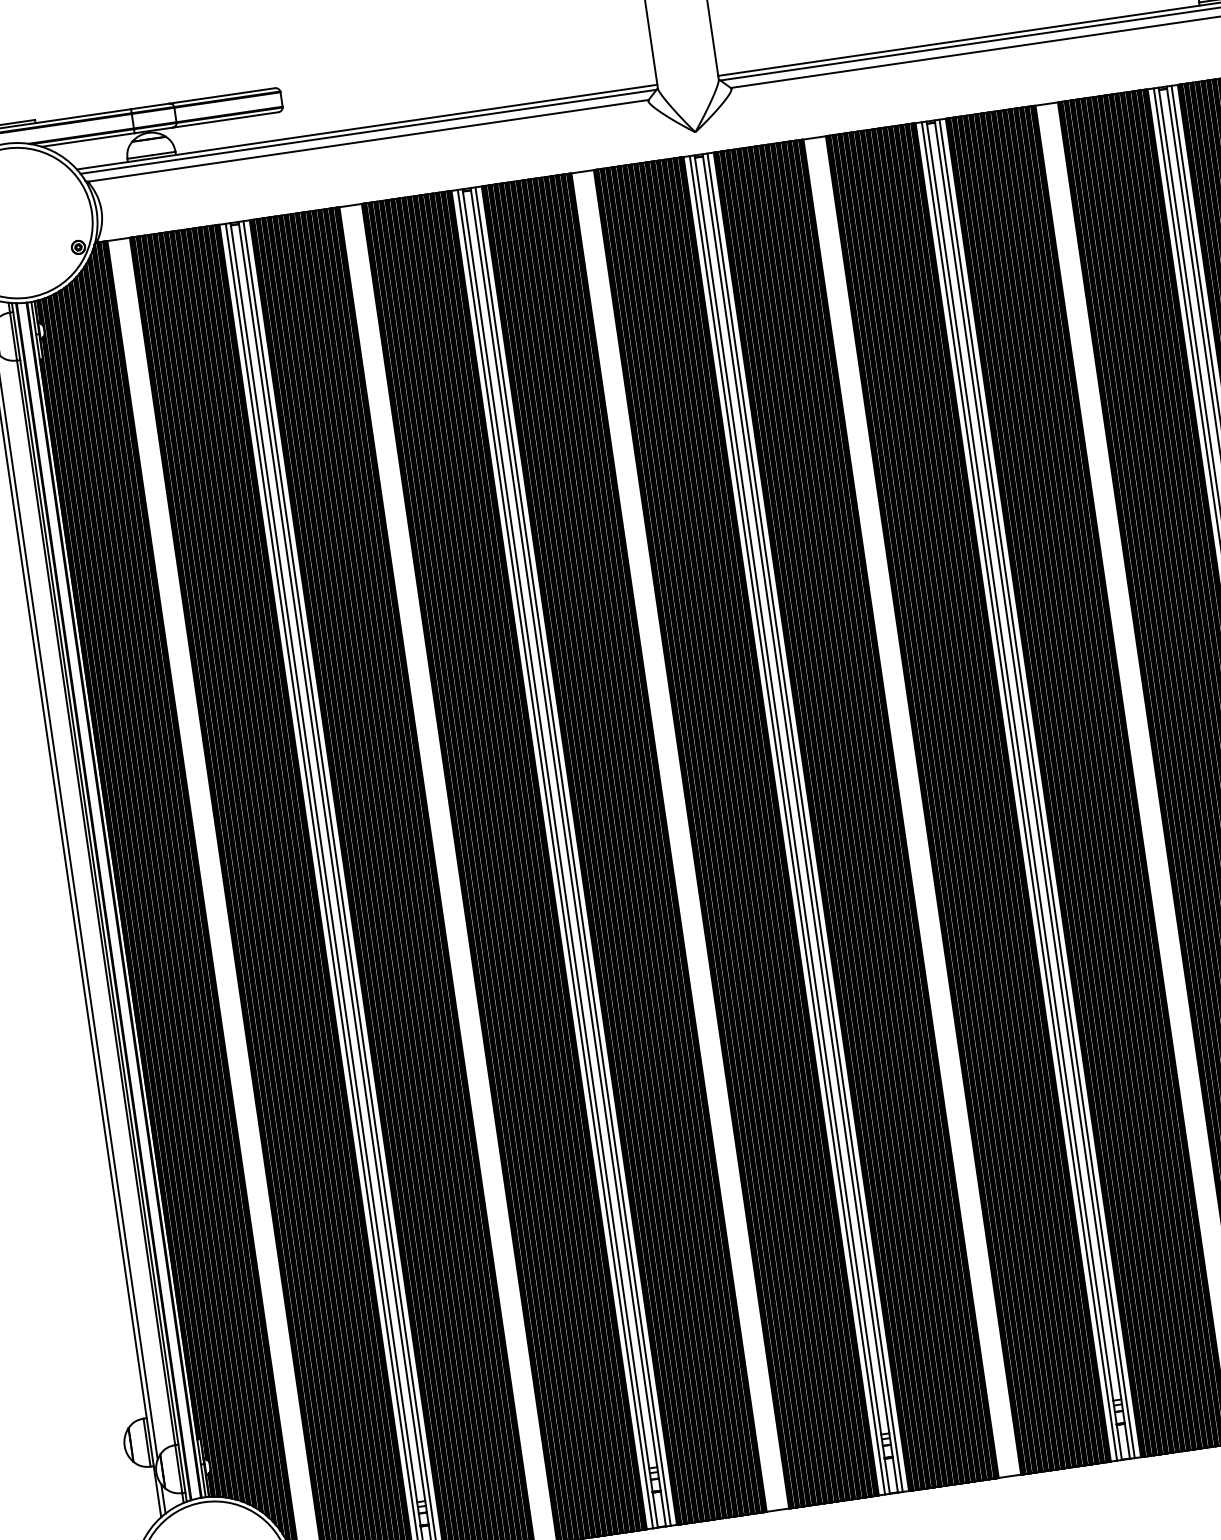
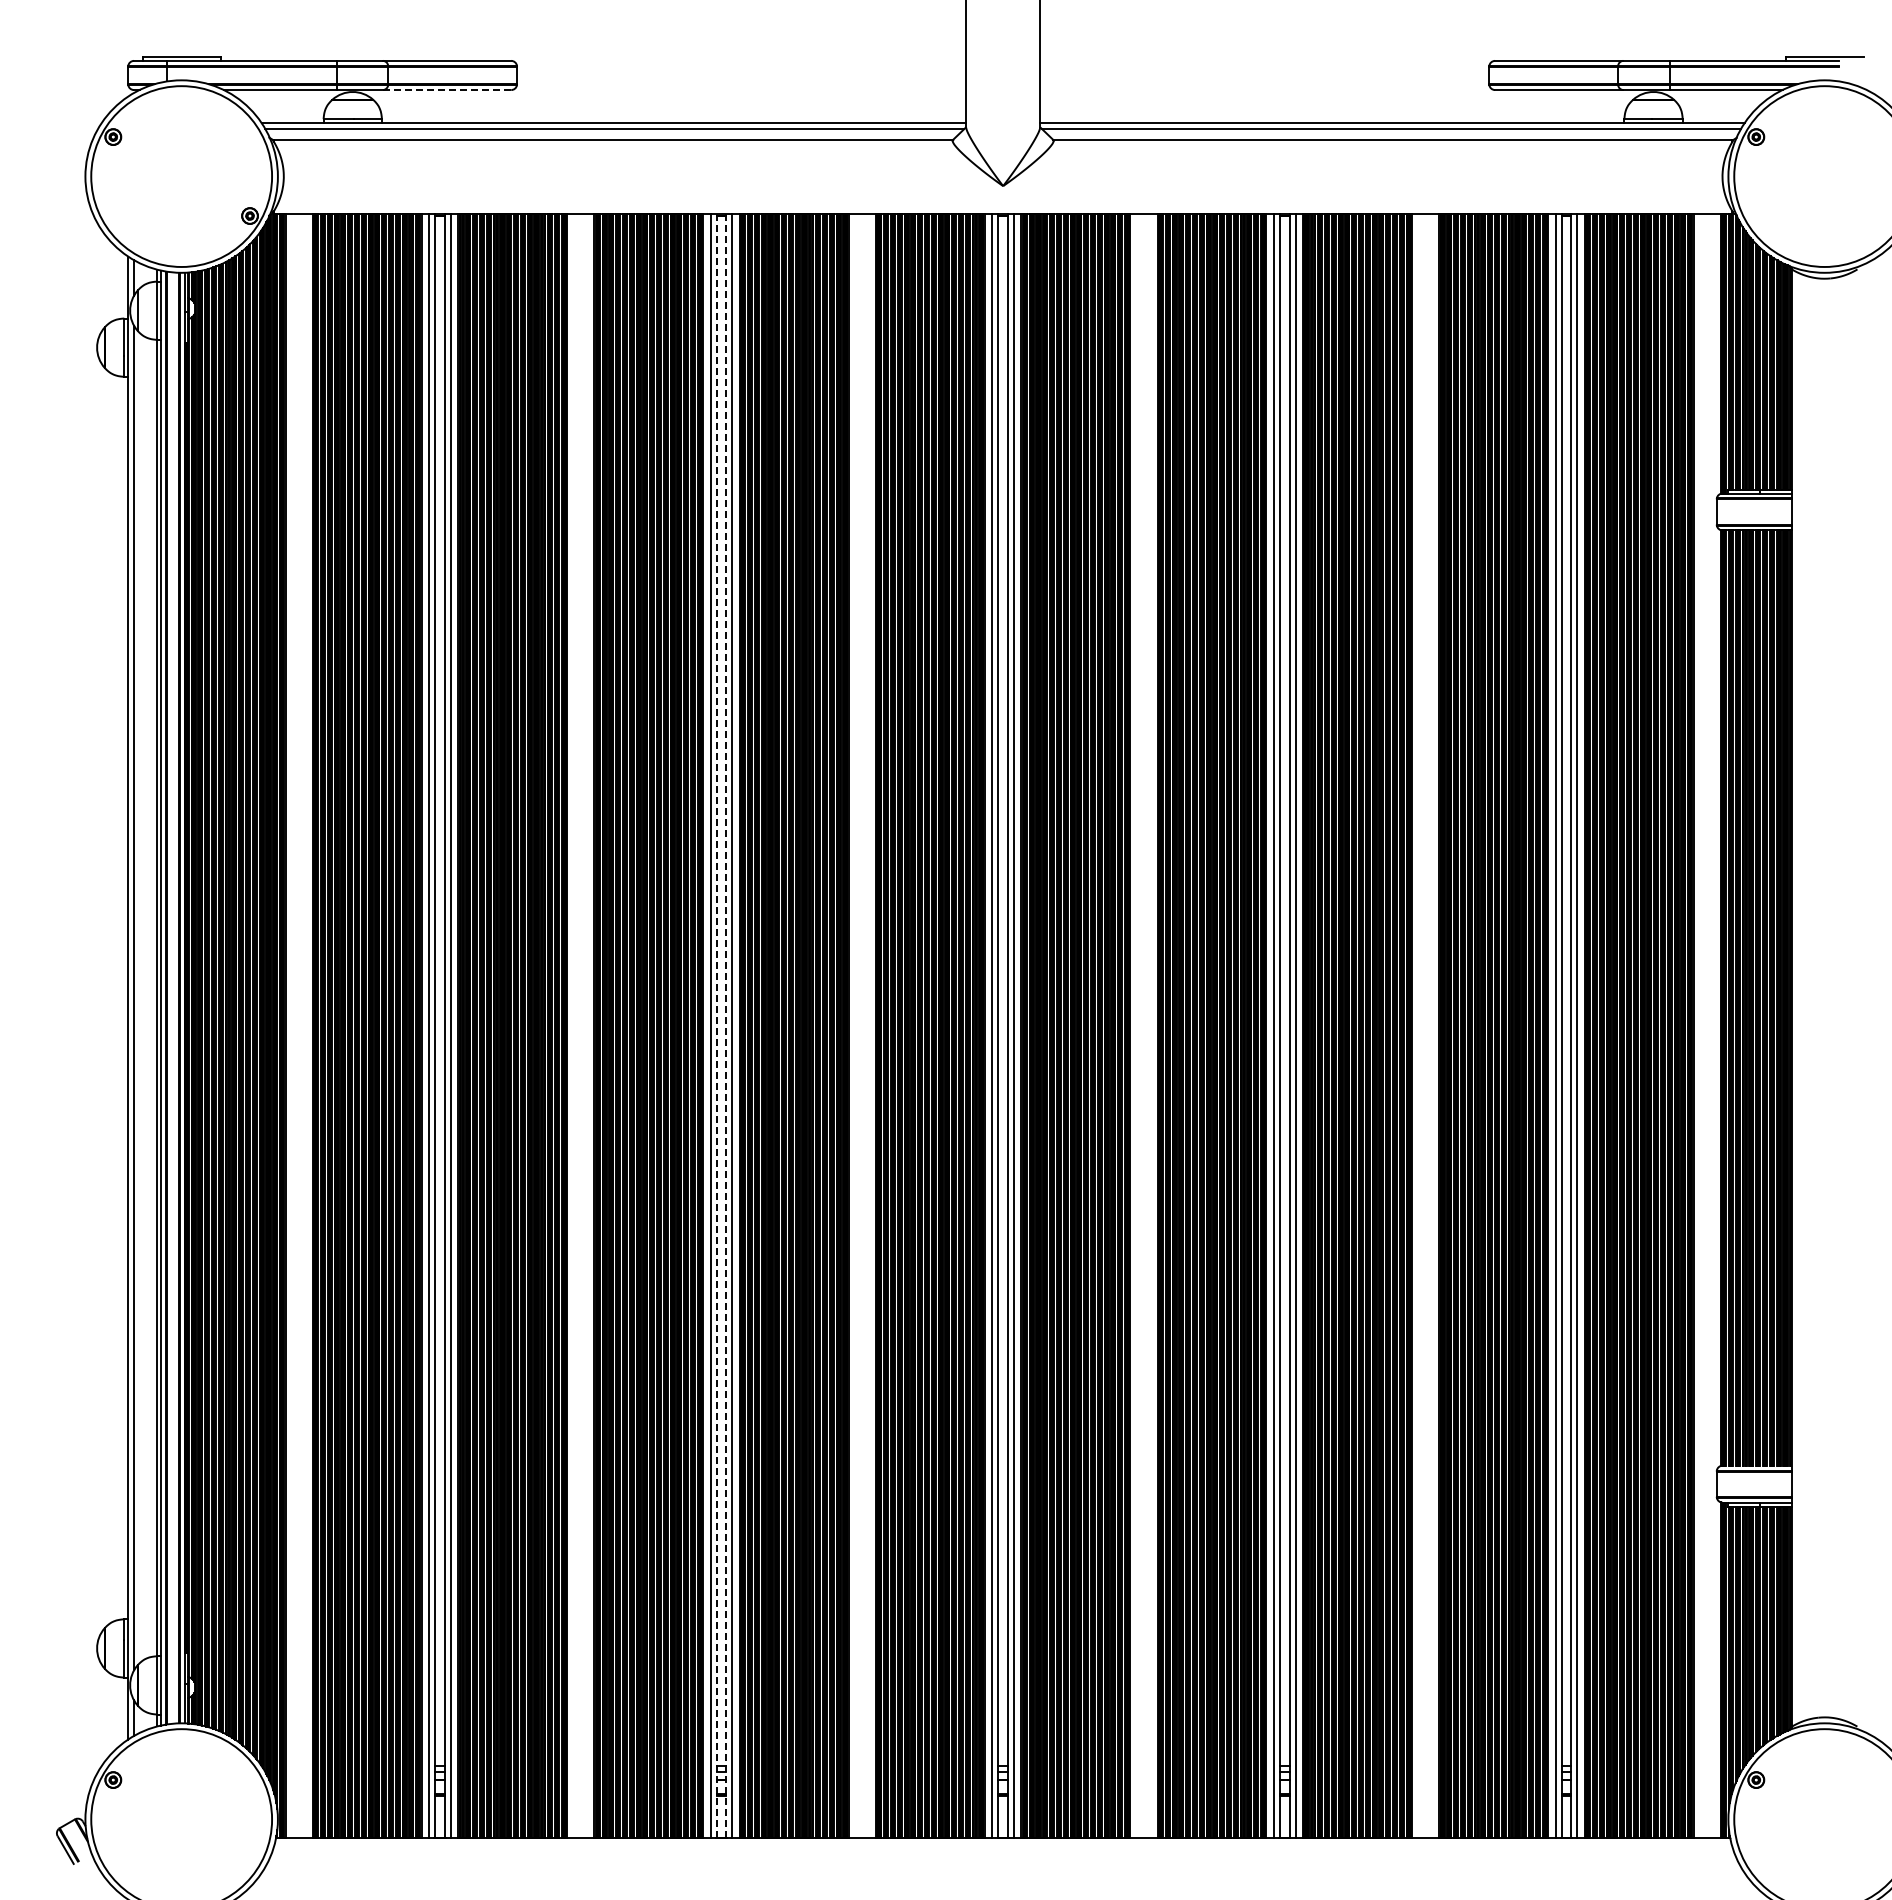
line: (225, 120) -> (446, 90), solid -> dashed
line: (568, 857) -> (726, 1026), solid -> dashed
line: (560, 859) -> (716, 1026), solid -> dashed

